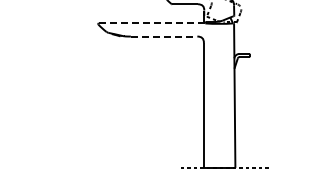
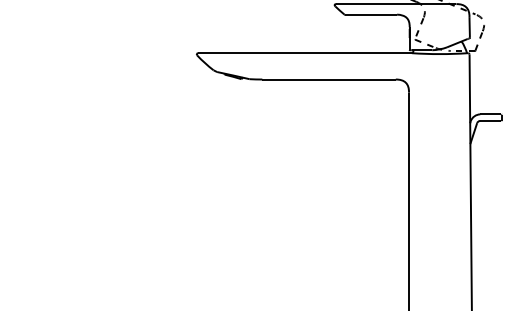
line: (151, 23) -> (303, 53), dashed -> solid
line: (164, 36) -> (329, 79), dashed -> solid

